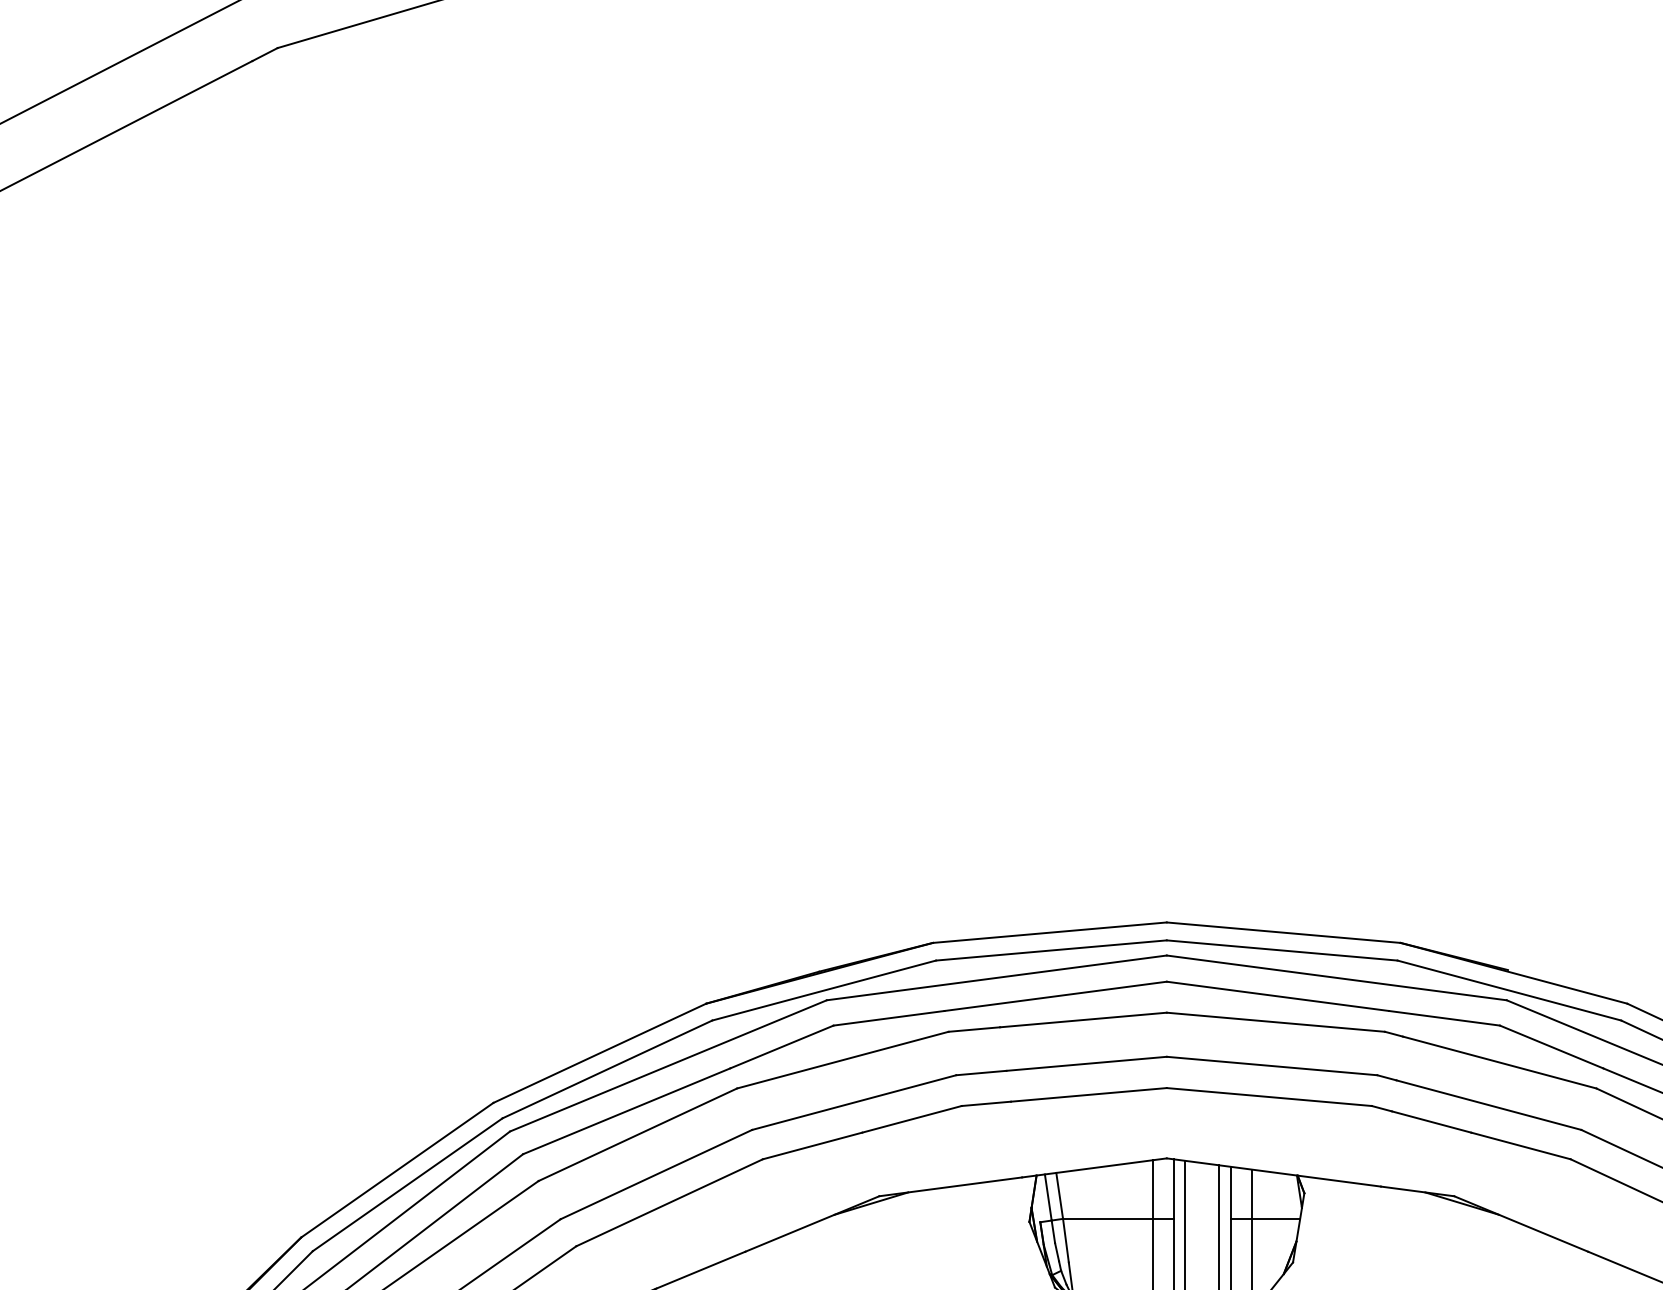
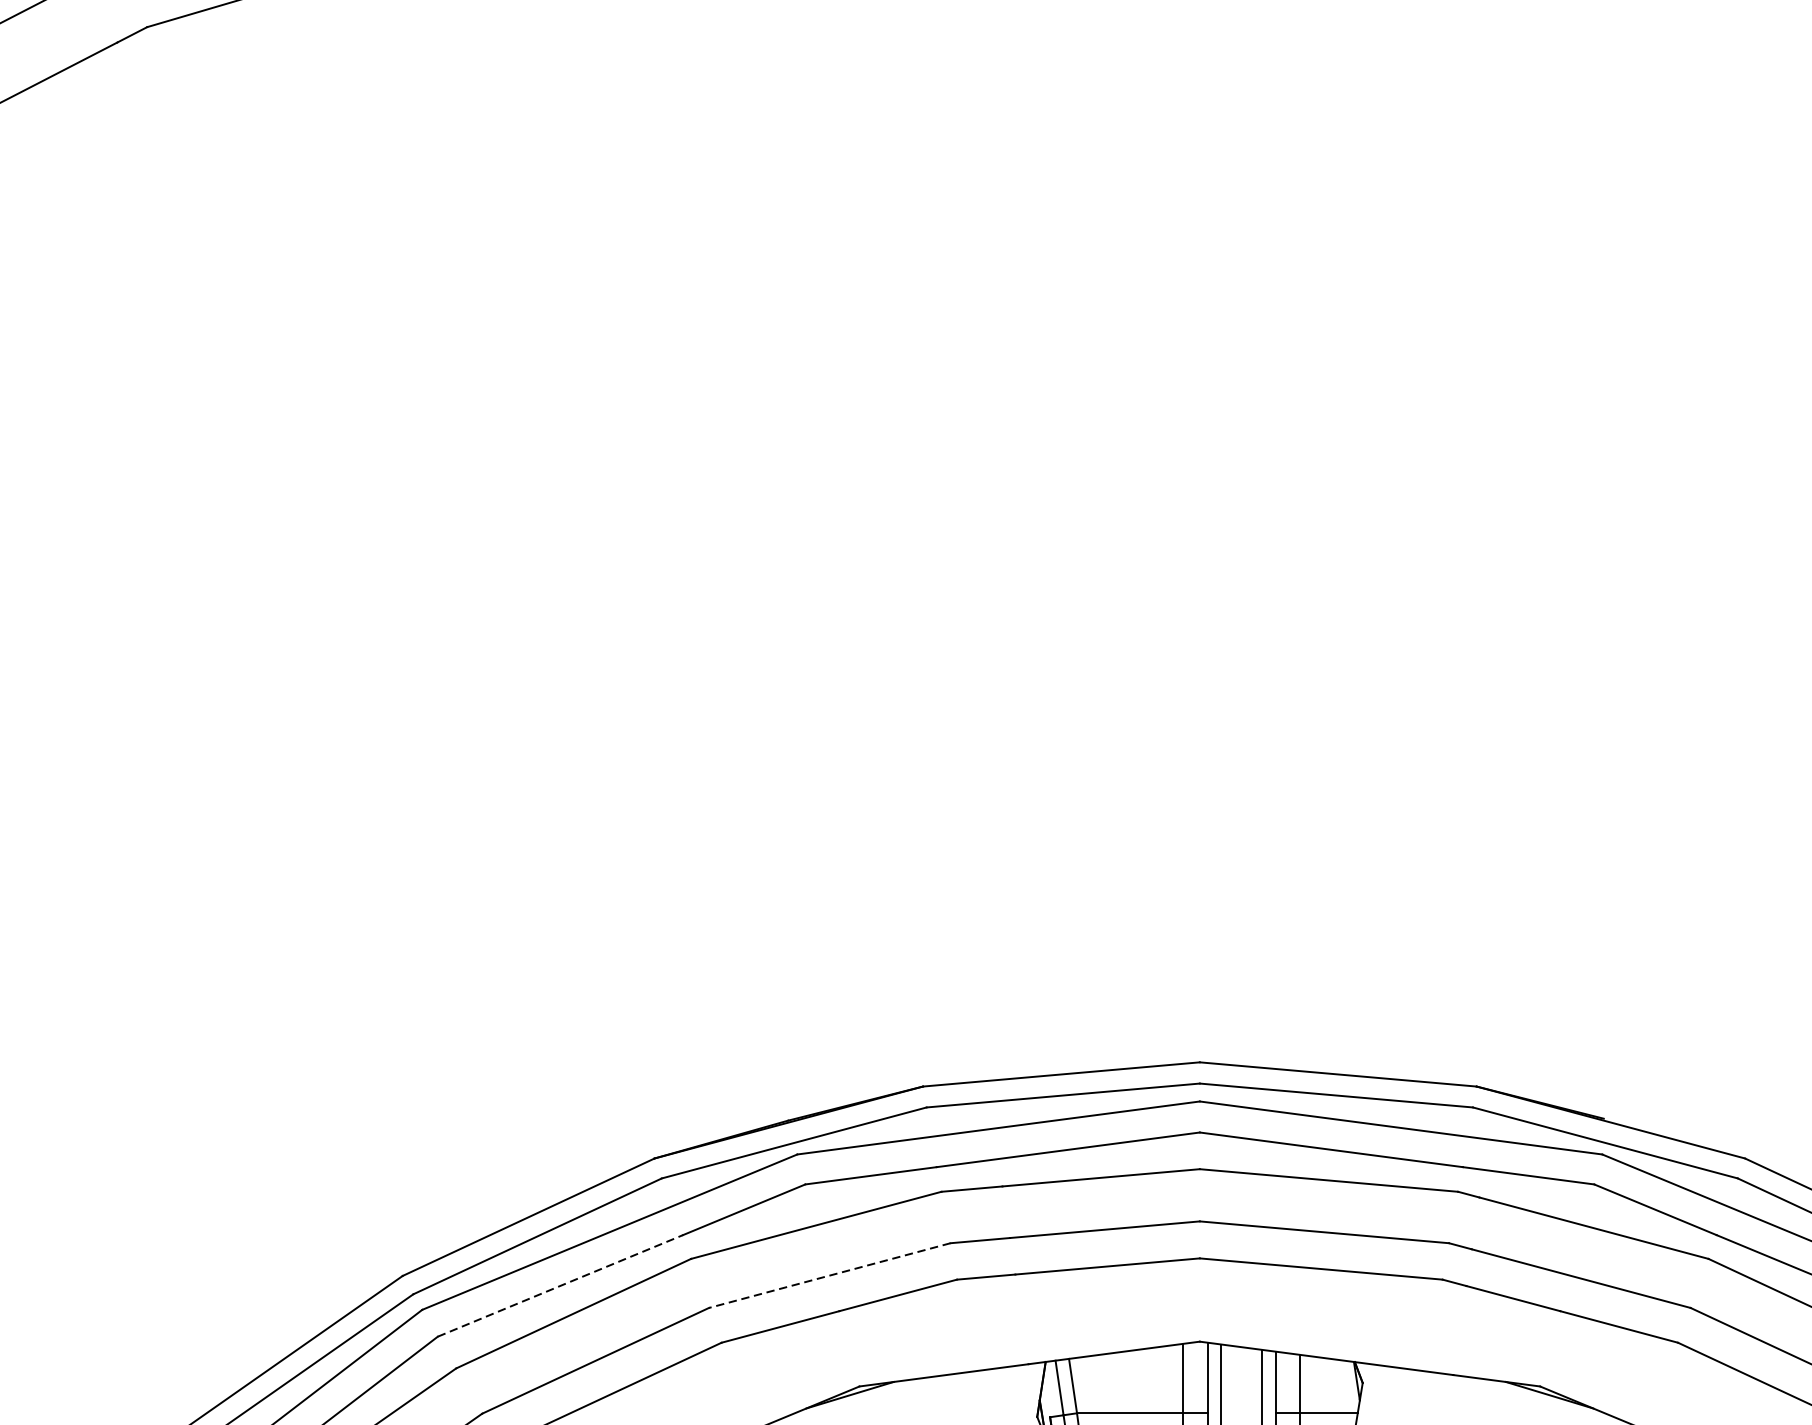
line: (854, 1102) -> (830, 1275), solid -> dashed
line: (627, 1111) -> (561, 1286), solid -> dashed

